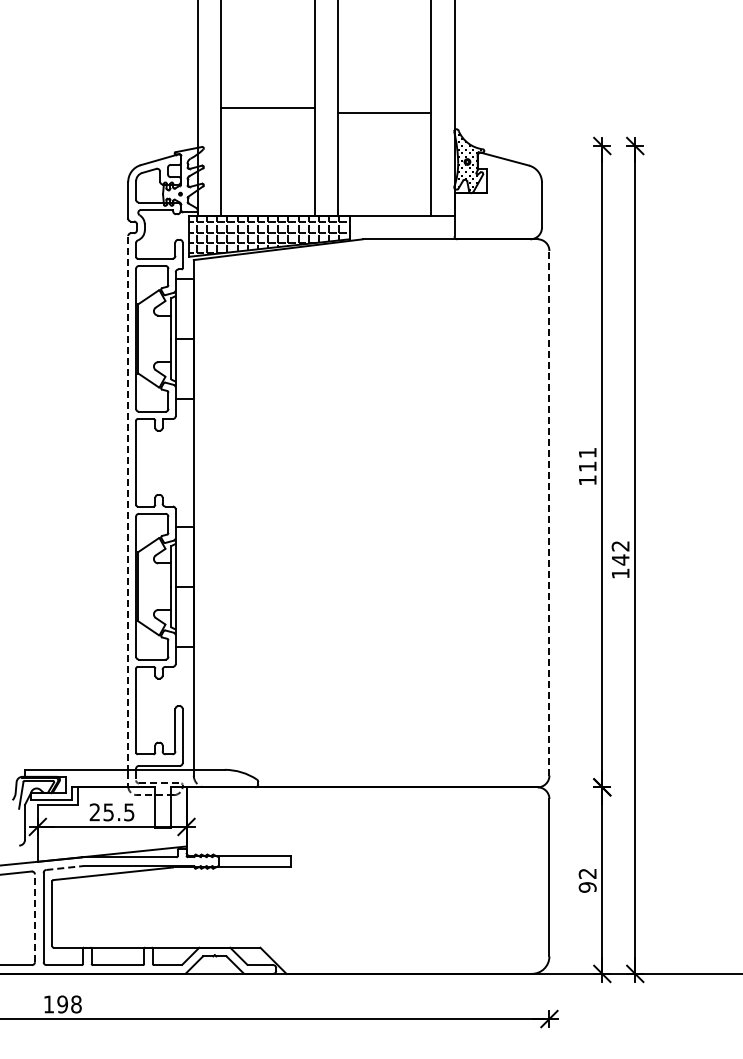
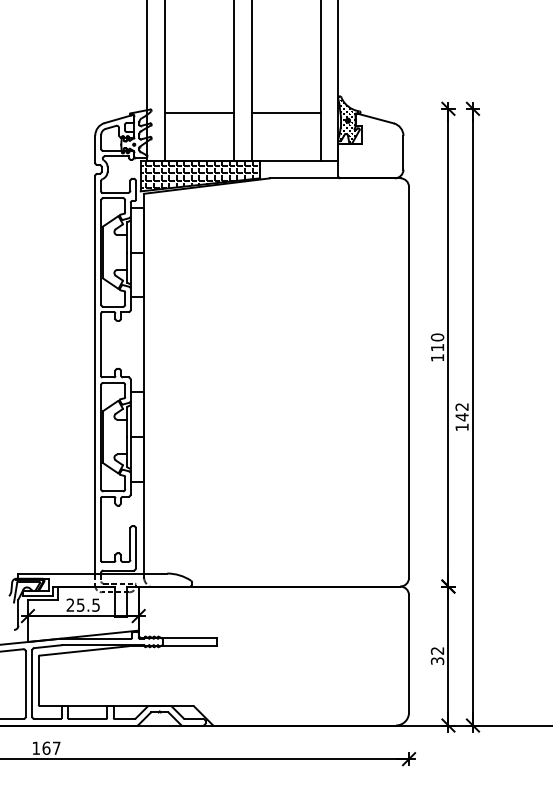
line: (267, 107) -> (199, 112), moved
line: (384, 112) -> (286, 112), moved
text: (587, 452) -> (437, 337), 111 -> 110
line: (128, 503) -> (95, 375), dashed -> solid
line: (549, 512) -> (409, 381), dashed -> solid
line: (65, 868) -> (48, 647), dashed -> solid
text: (587, 887) -> (437, 661), 92 -> 32
line: (34, 918) -> (25, 684), dashed -> solid
text: (69, 1004) -> (51, 748), 198 -> 167

